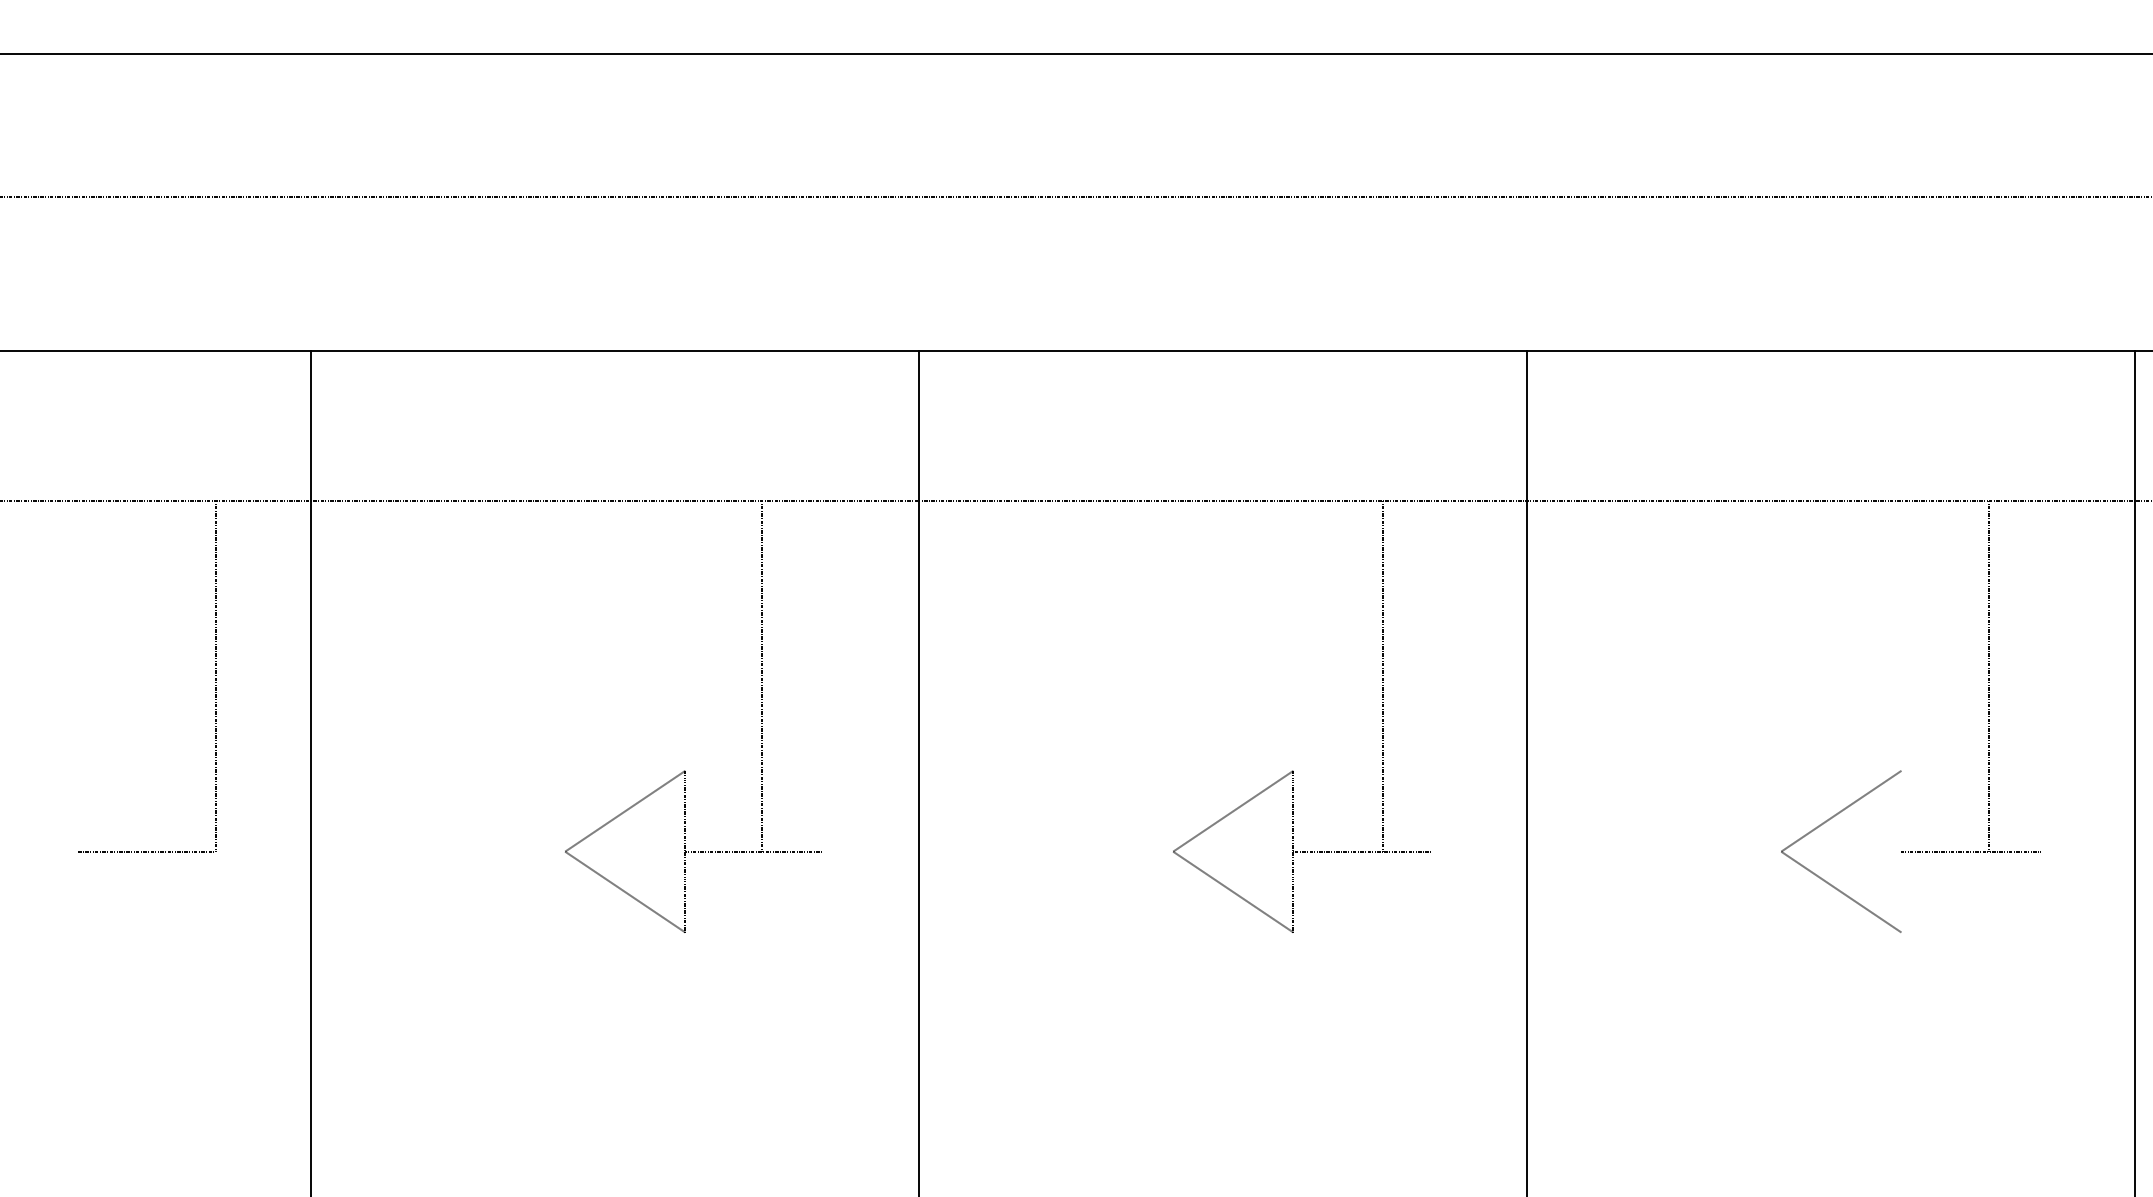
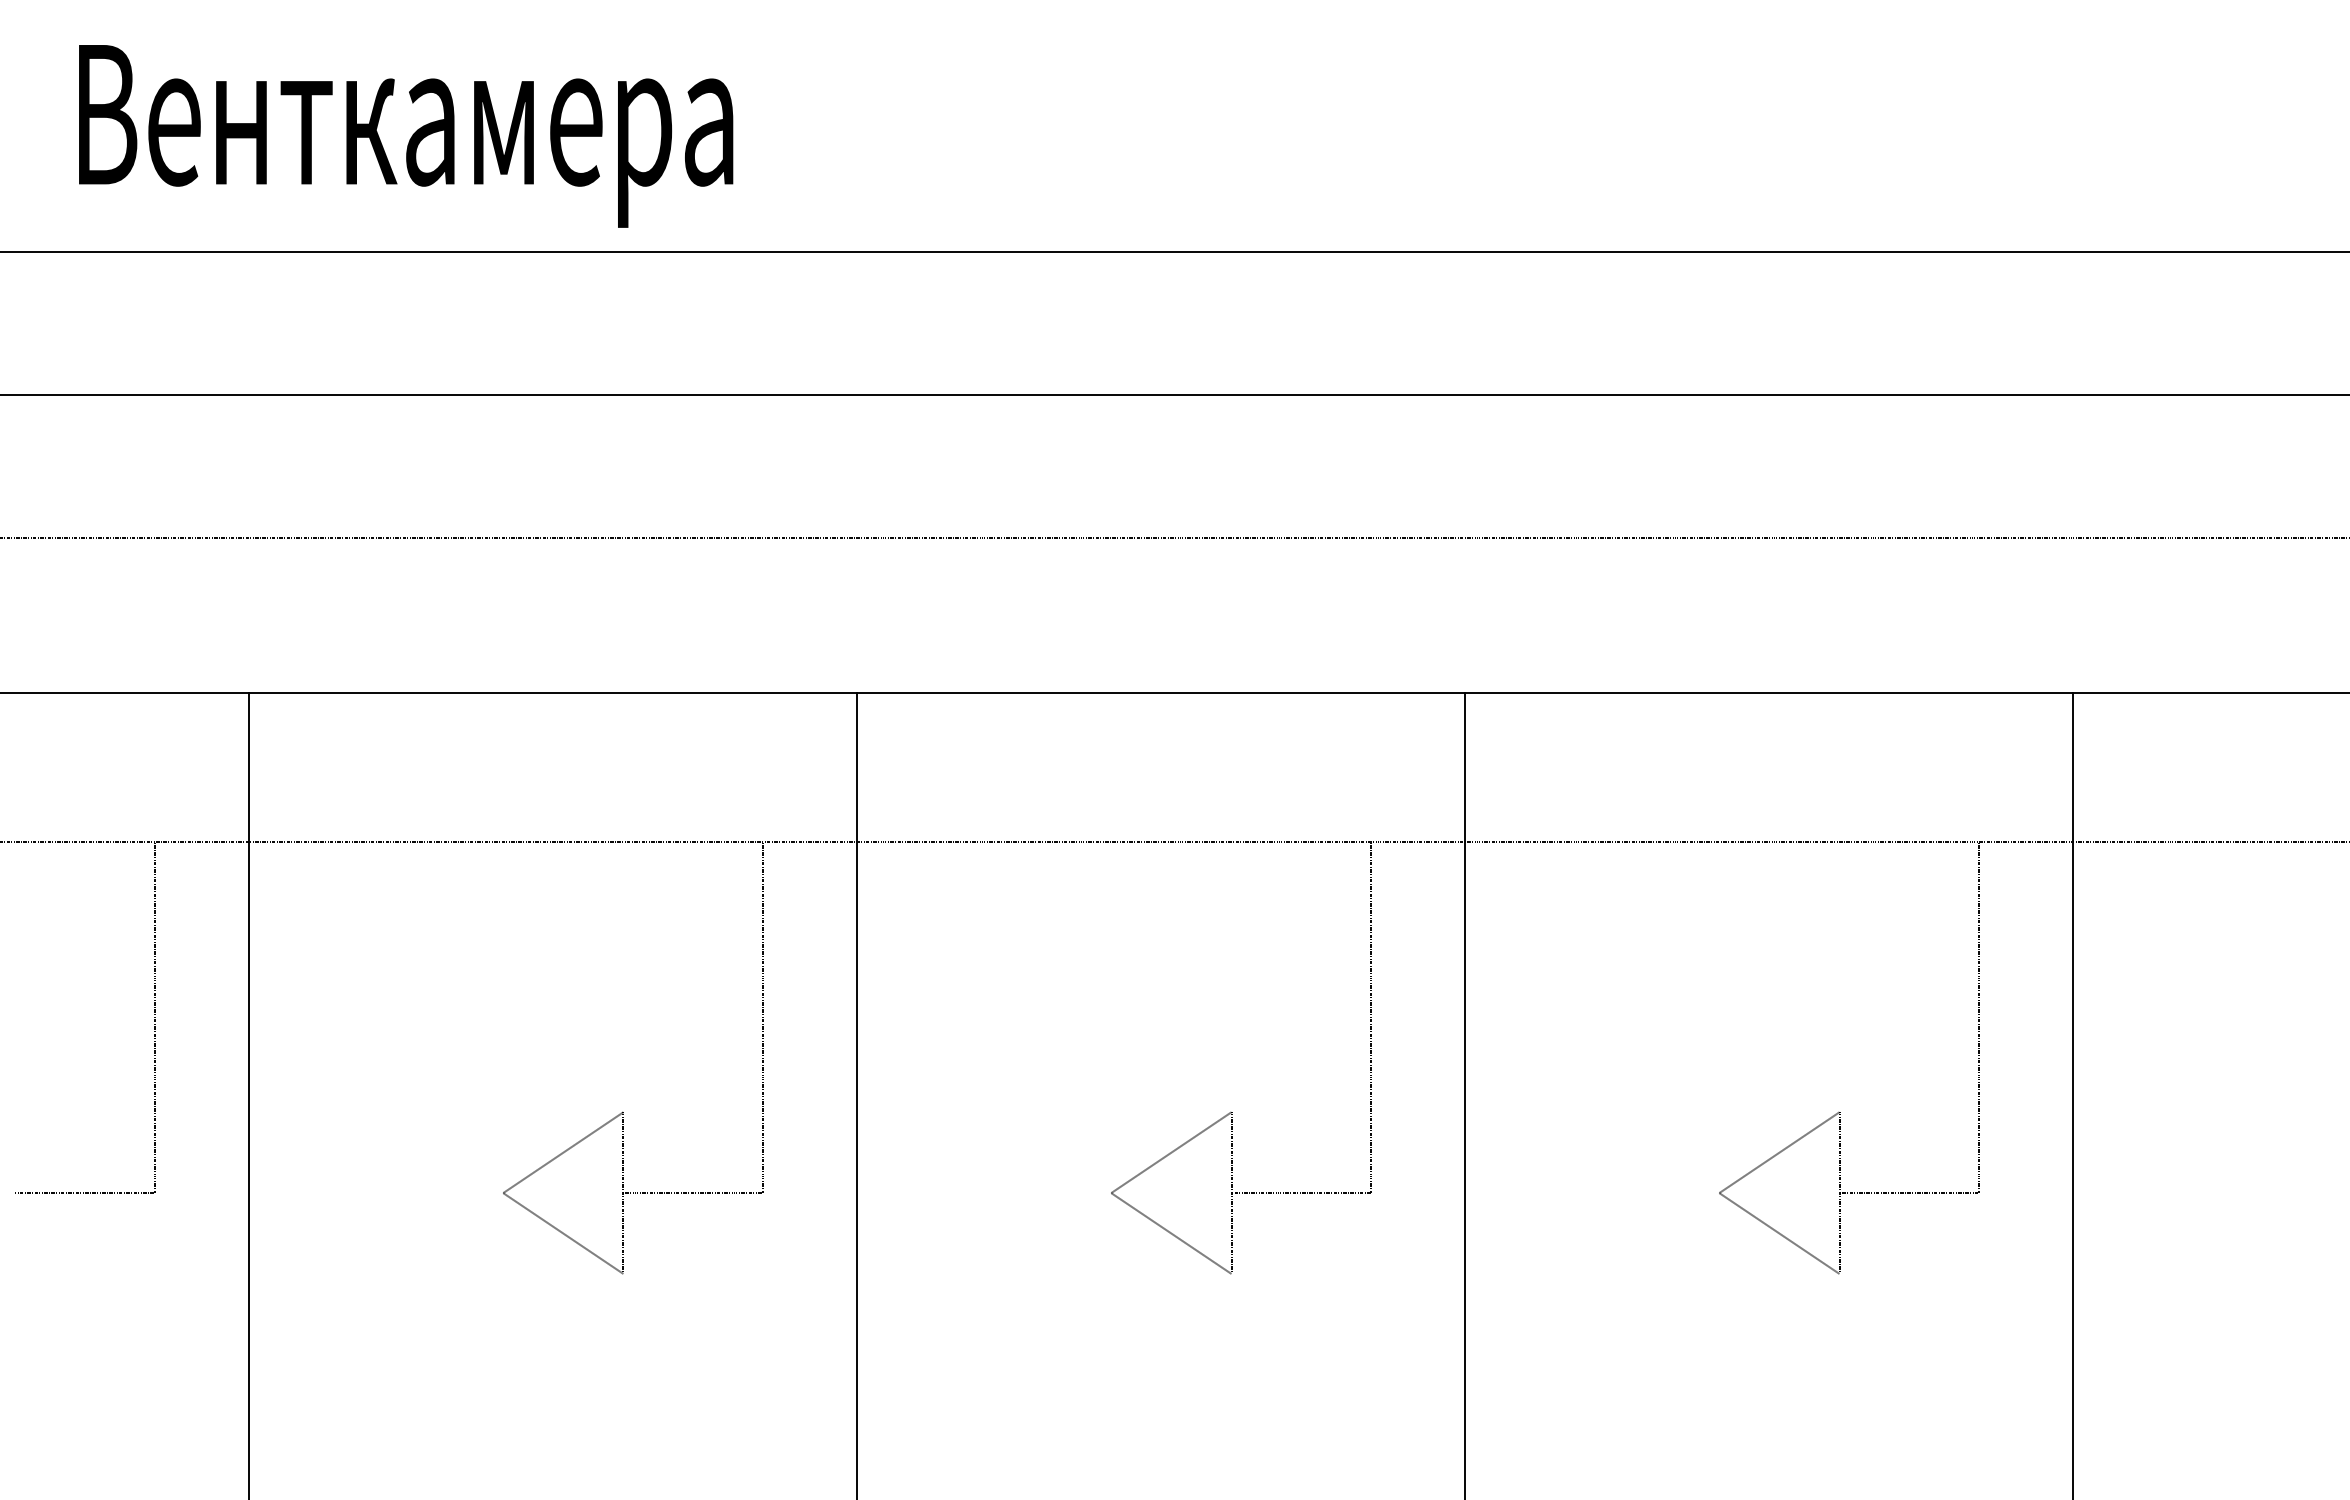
line: (762, 676) -> (762, 1017), moved
line: (1383, 676) -> (1370, 1017), moved
line: (1988, 676) -> (1978, 1017), moved
line: (1901, 851) -> (1839, 1192), added

